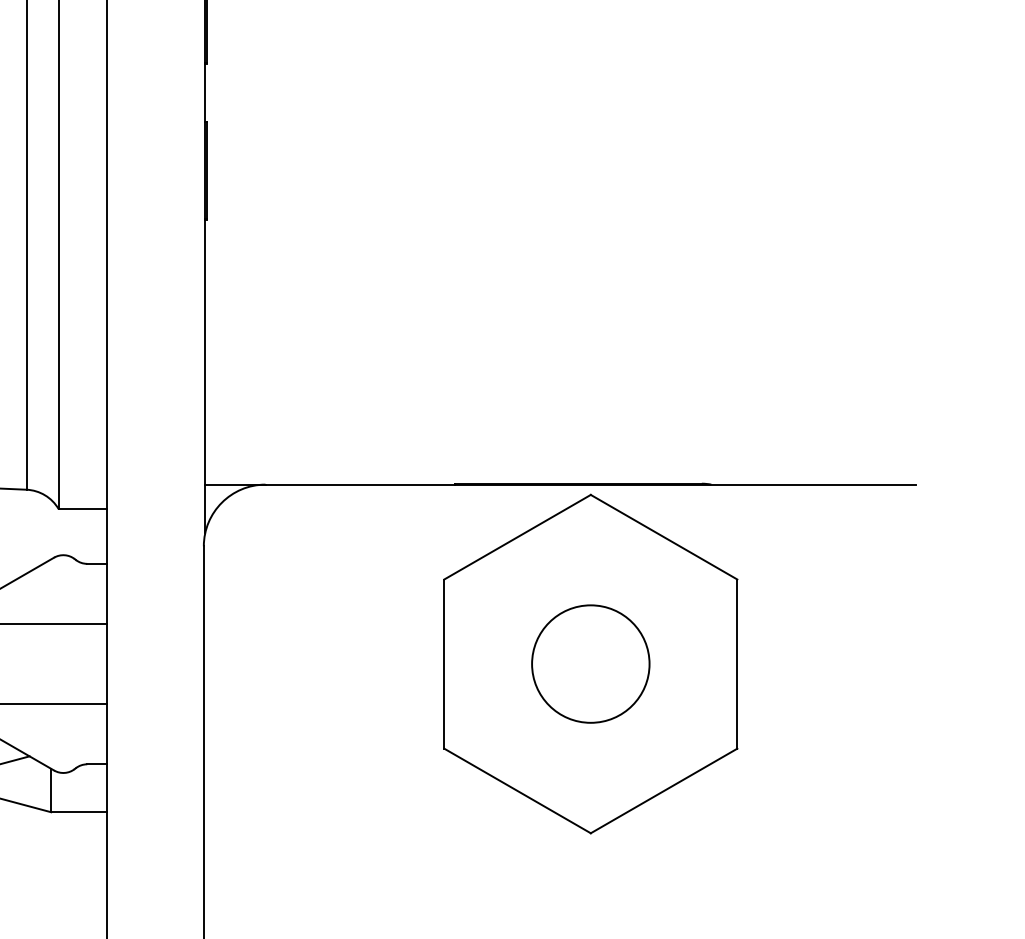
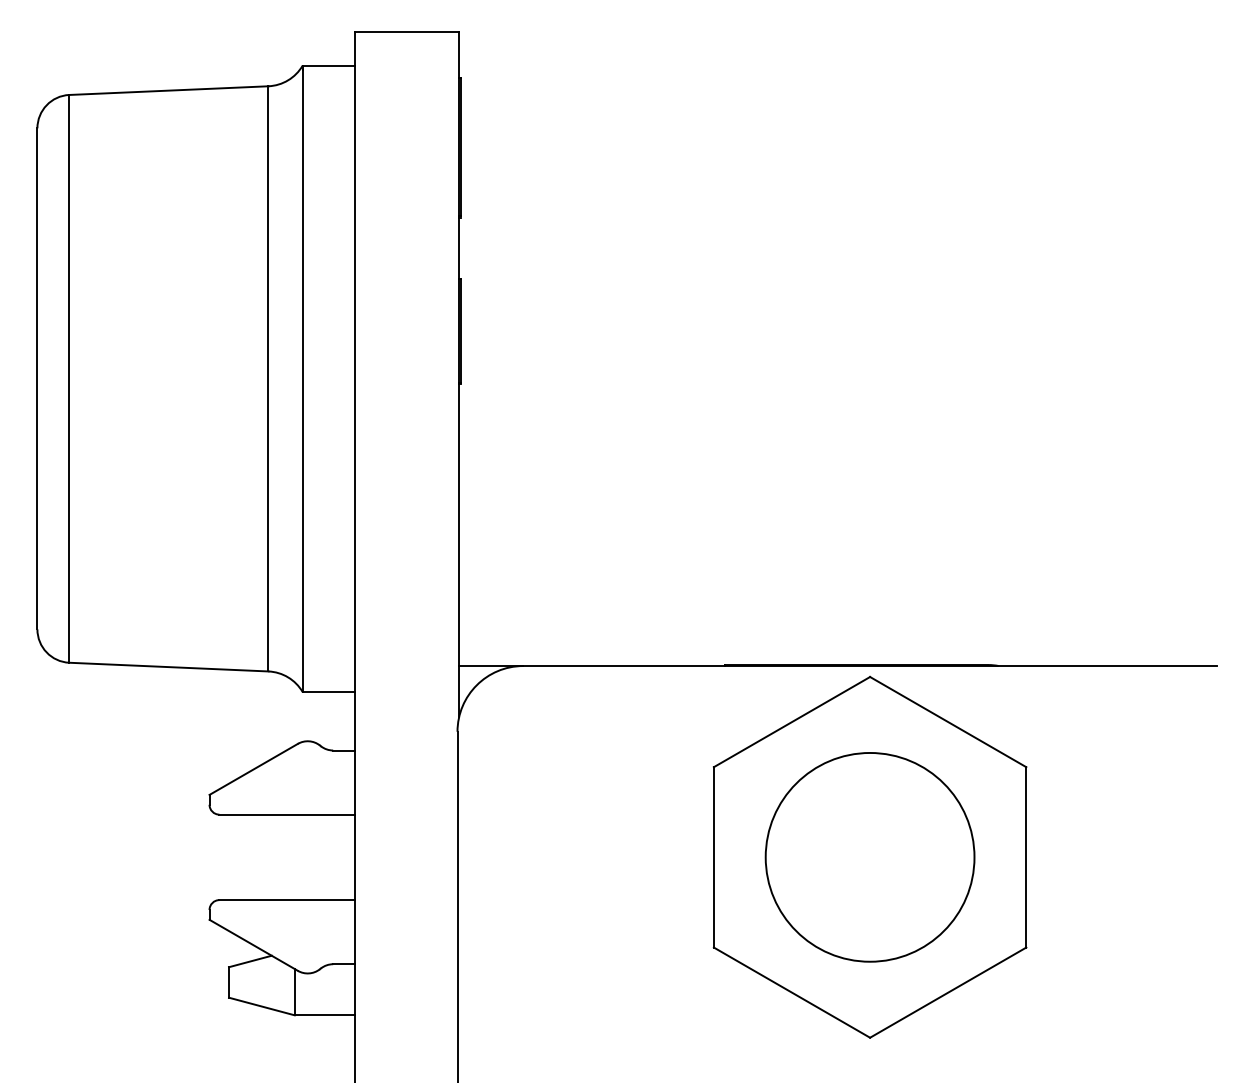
circle: (590, 663) -> (869, 856), size x1.67

